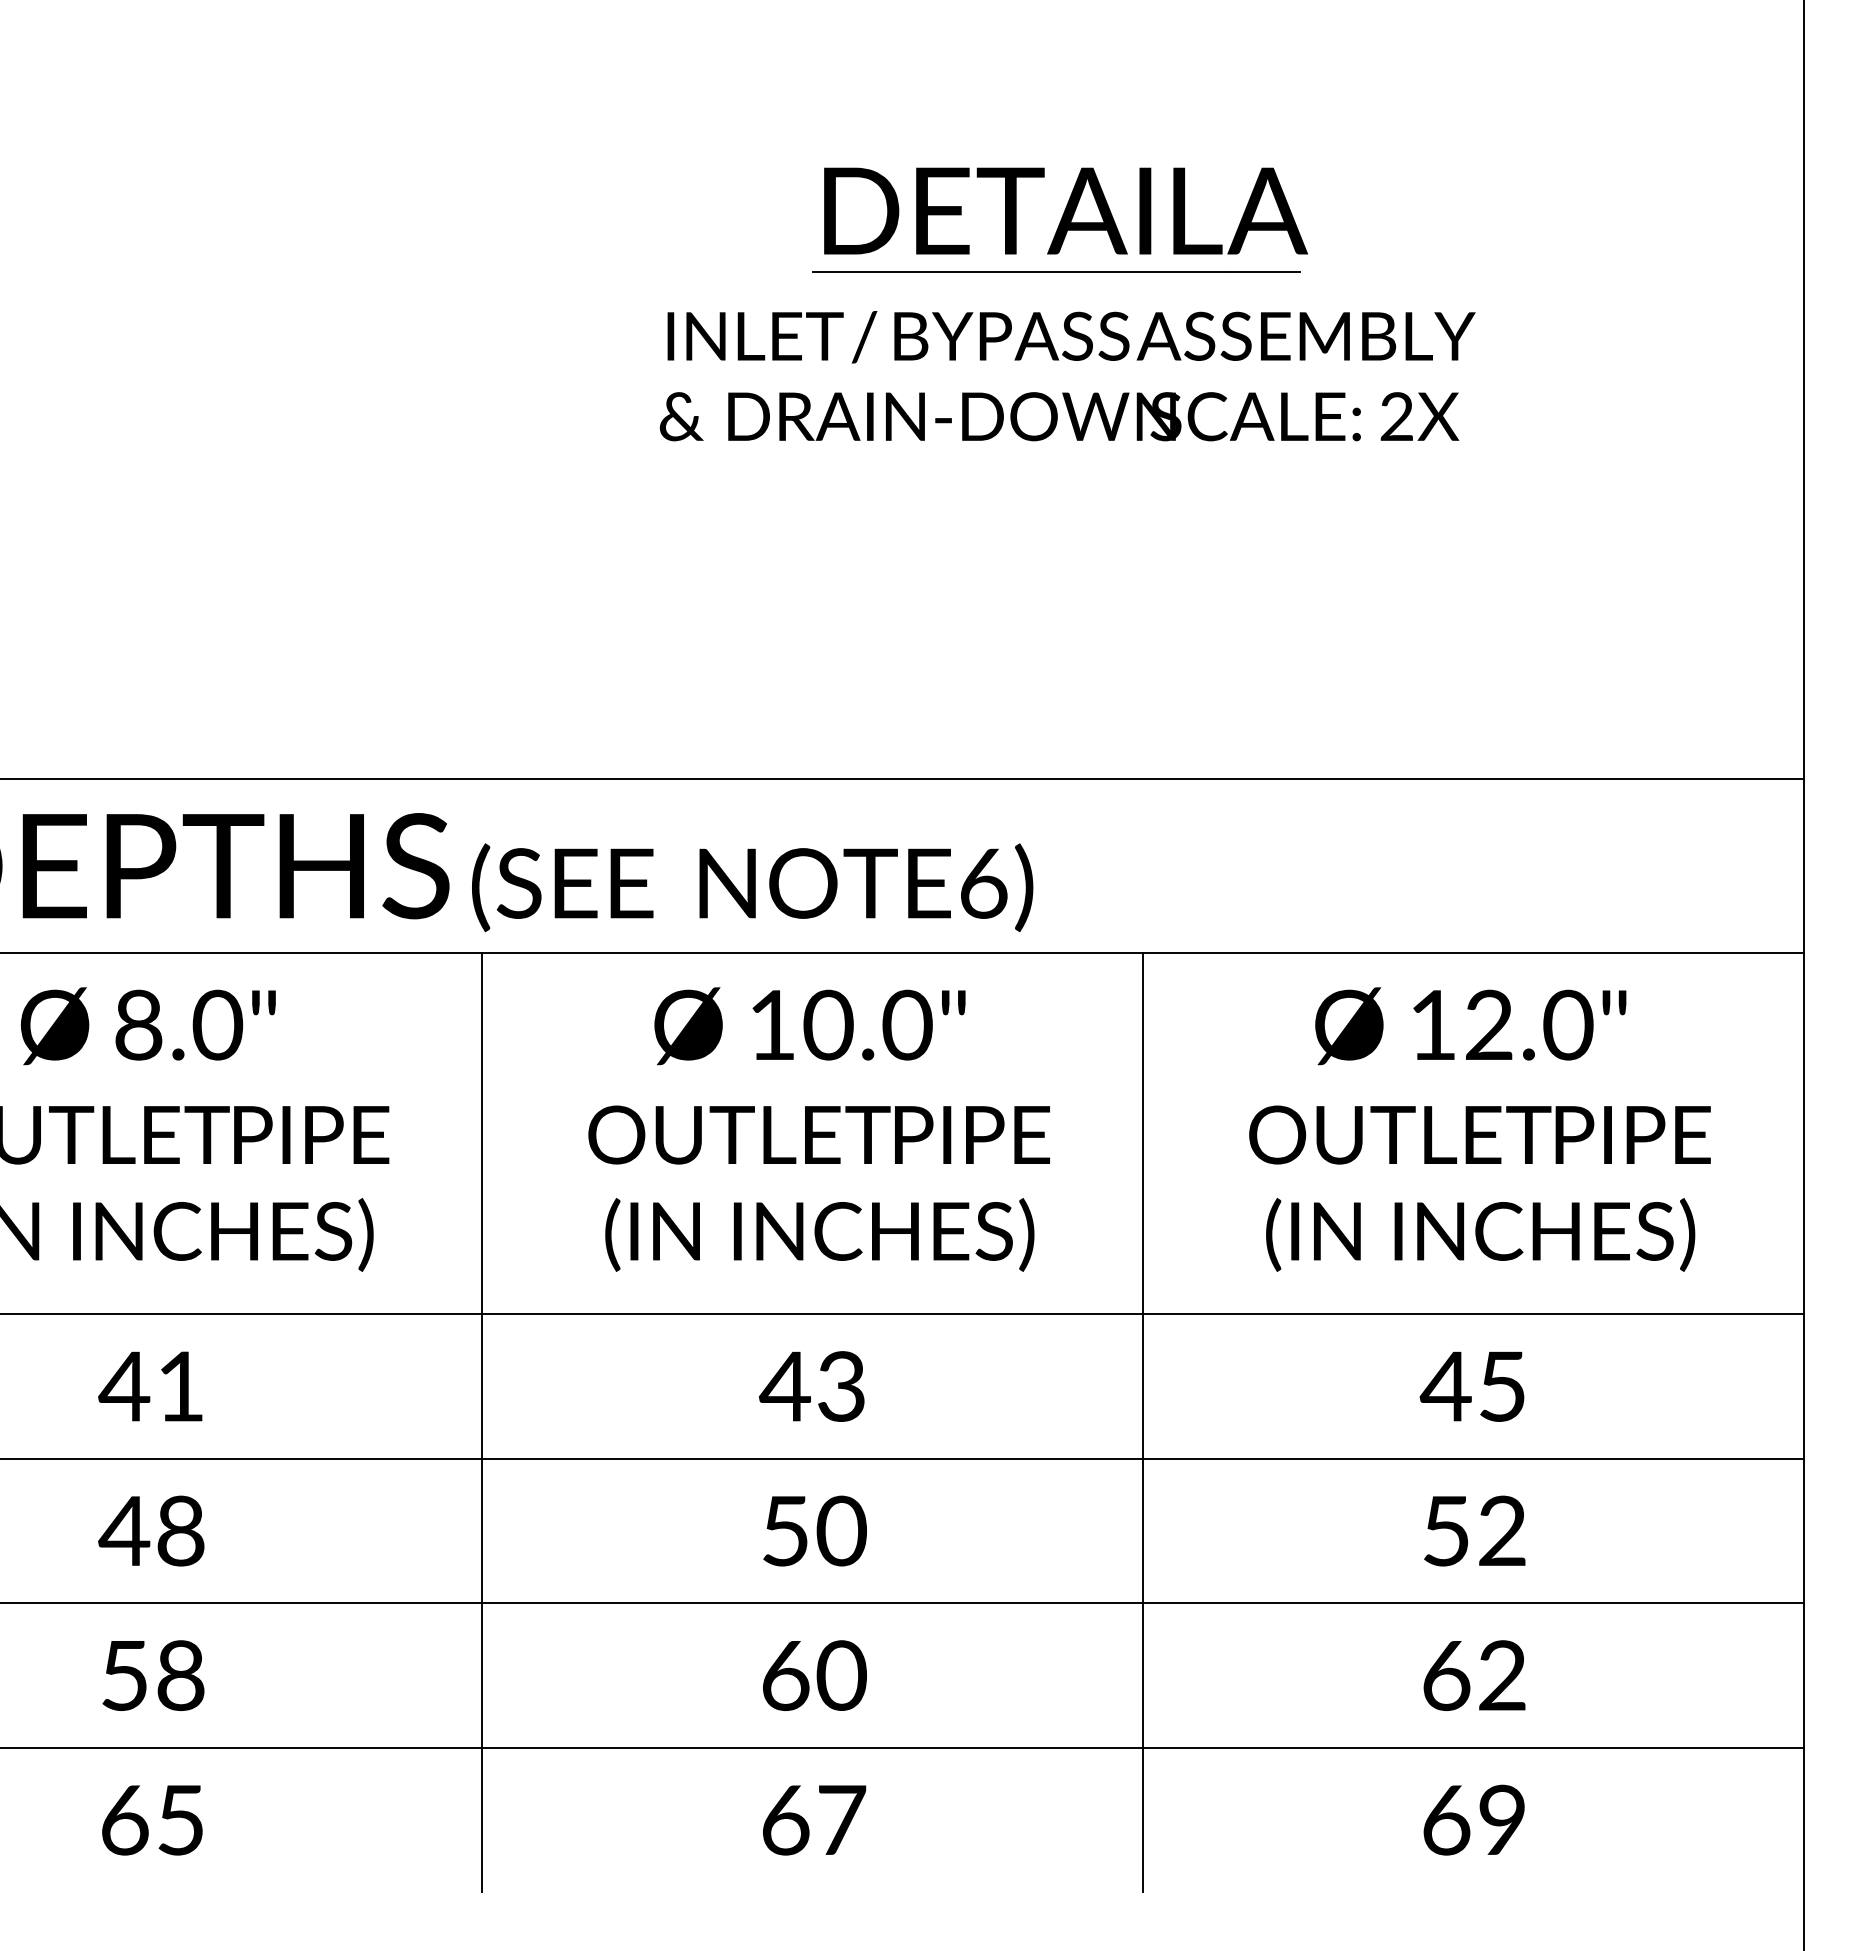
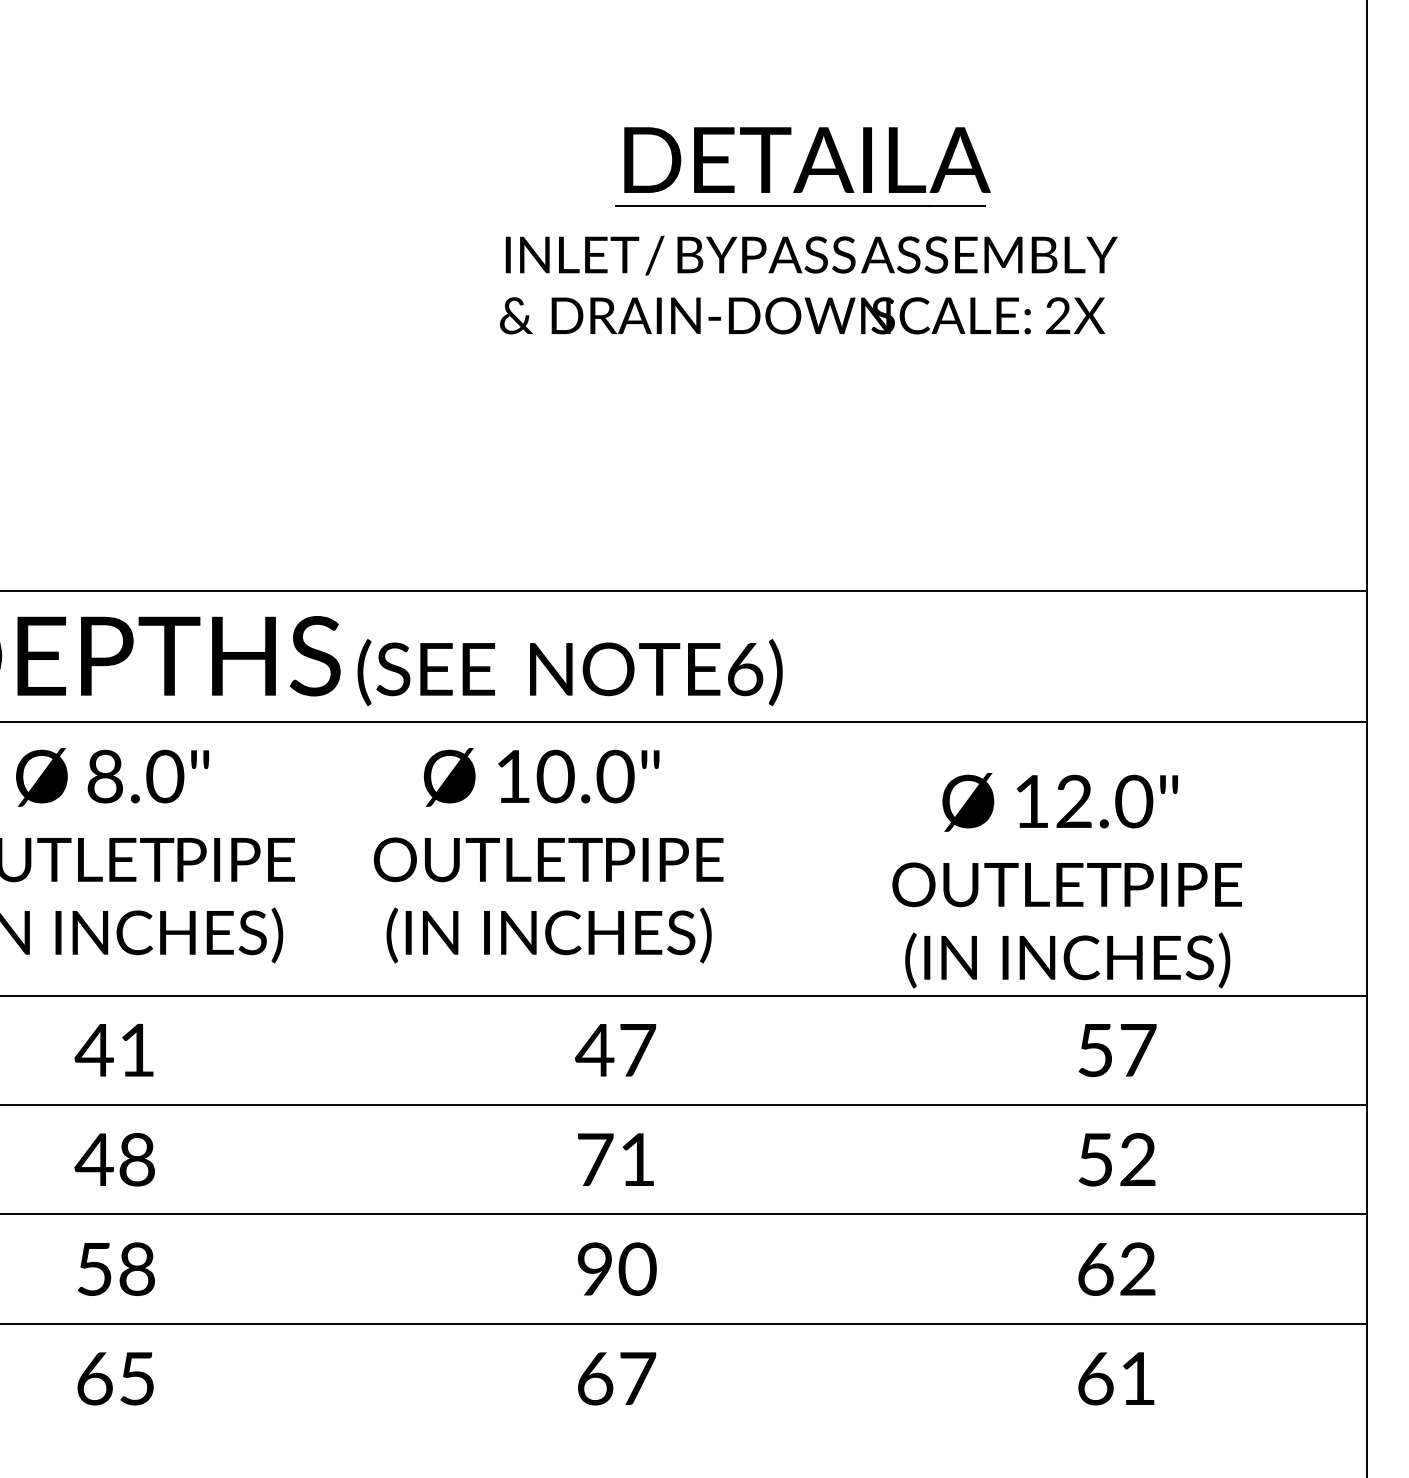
text: (818, 1129) -> (548, 855), moved
text: (1479, 1129) -> (1066, 880), moved
text: (842, 1386) -> (638, 1050), 43 -> 47
text: (1472, 1386) -> (1115, 1050), 45 -> 57
line: (481, 1422) -> (364, 1077), removed
line: (1142, 1422) -> (865, 1077), removed
text: (814, 1530) -> (617, 1159), 50 -> 71
text: (785, 1675) -> (595, 1269), 60 -> 90
text: (1501, 1819) -> (1137, 1378), 69 -> 61

